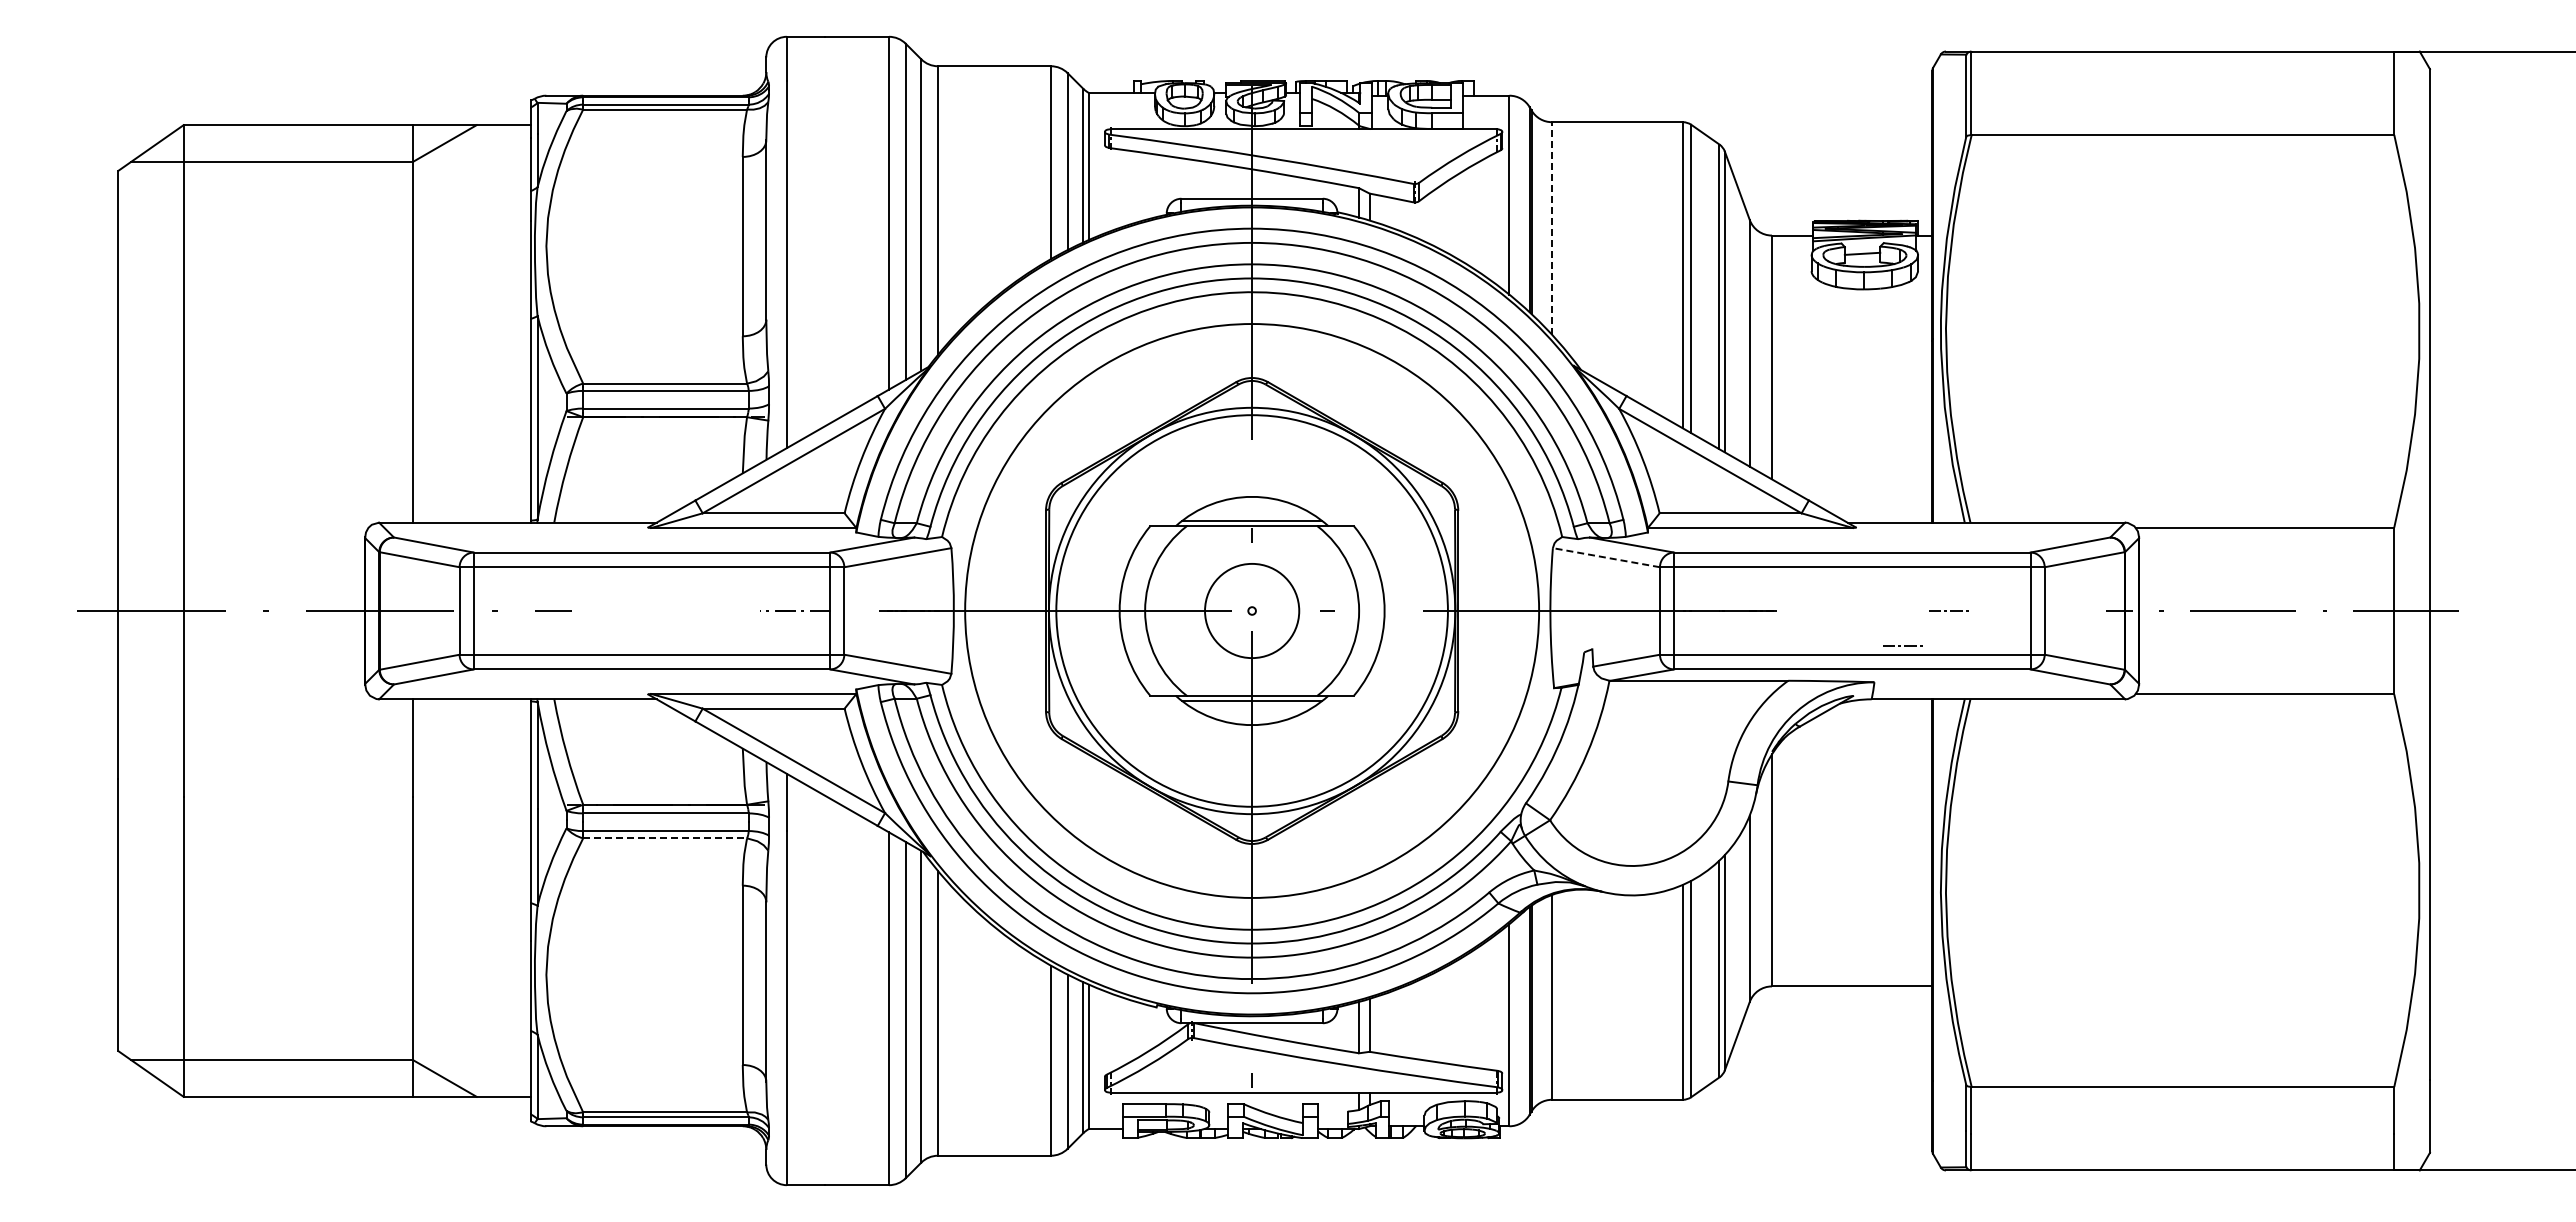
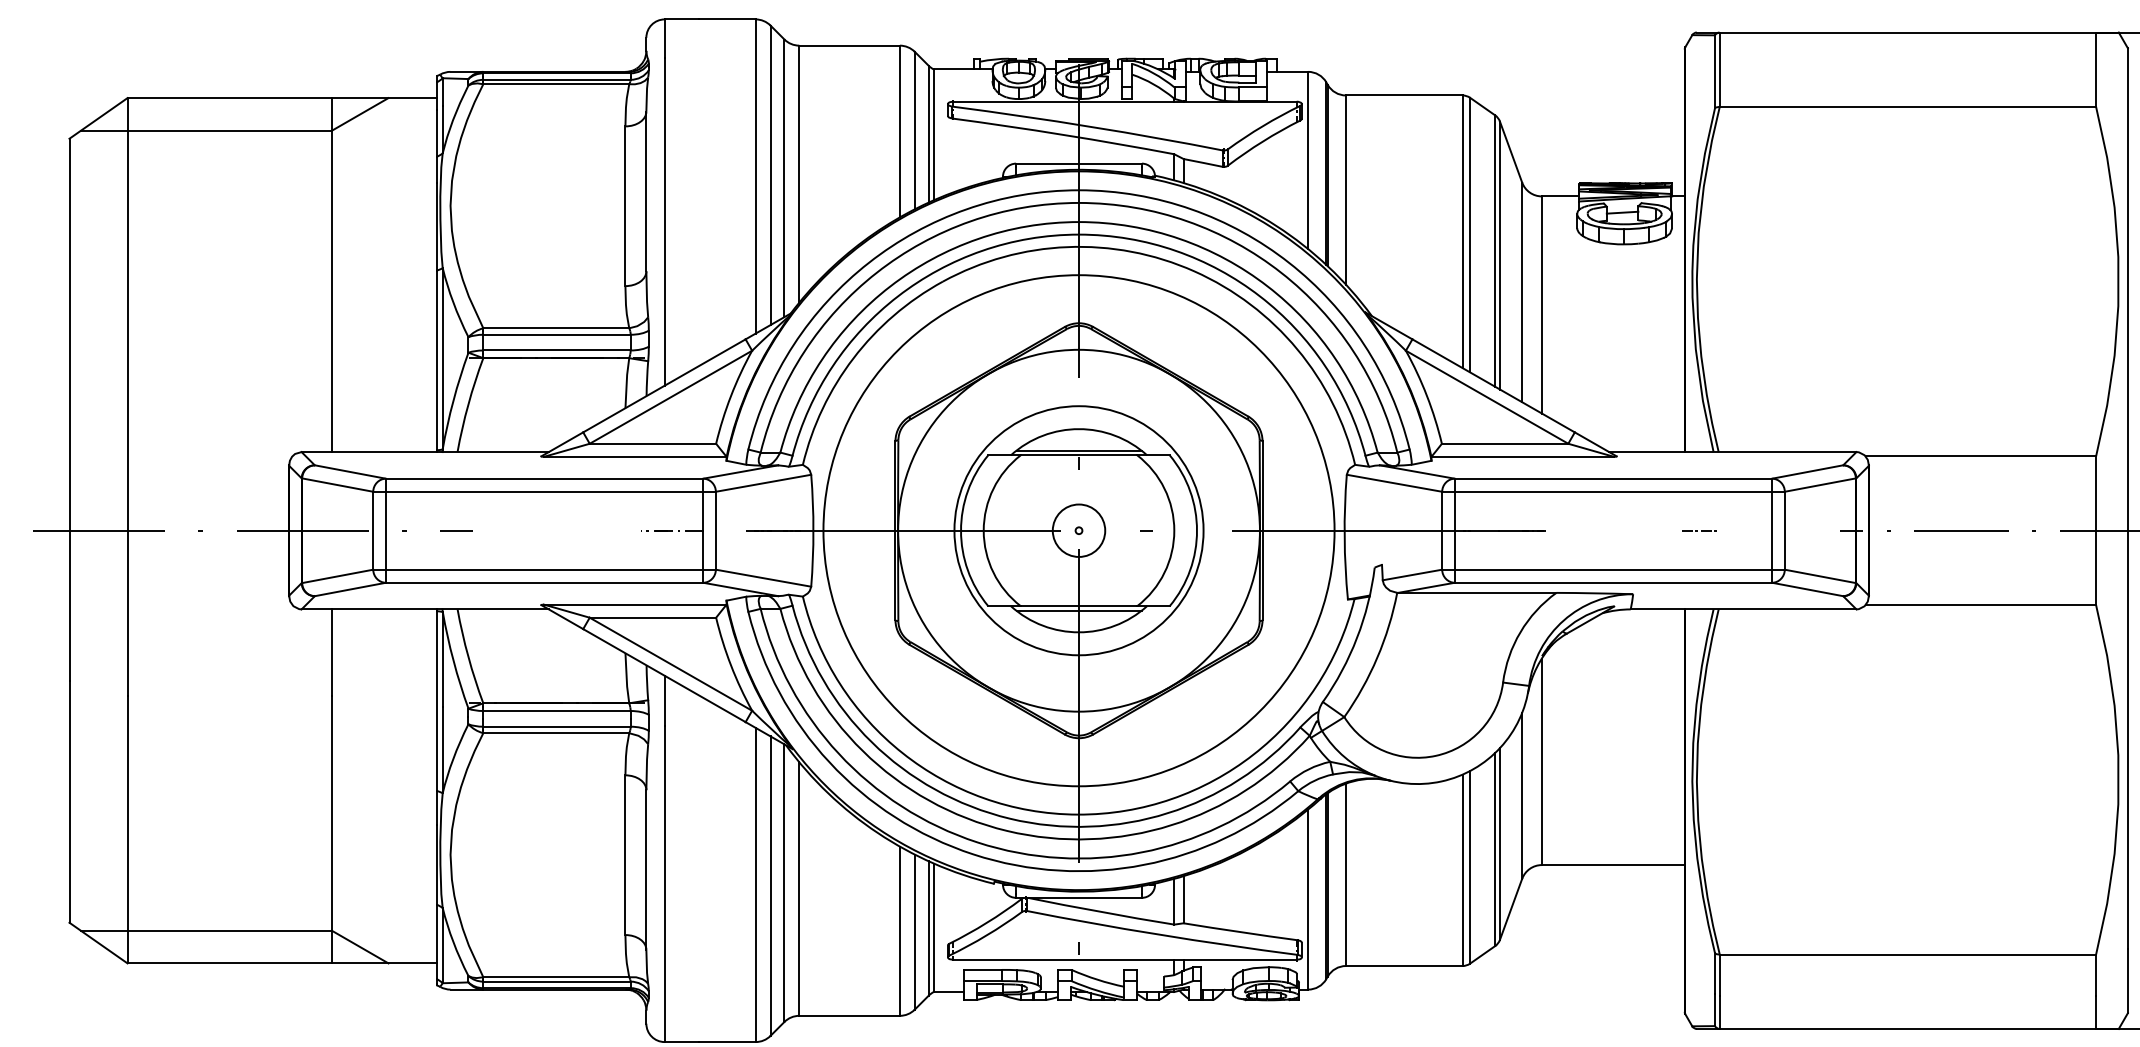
line: (1551, 227) -> (1345, 189), dashed -> solid
line: (1605, 557) -> (1393, 483), dashed -> solid
circle: (1251, 610) -> (1078, 530), size x0.62
circle: (1252, 610) -> (1079, 530), size x0.71
line: (1900, 645) -> (1656, 561), removed
line: (665, 838) -> (556, 733), dashed -> solid

